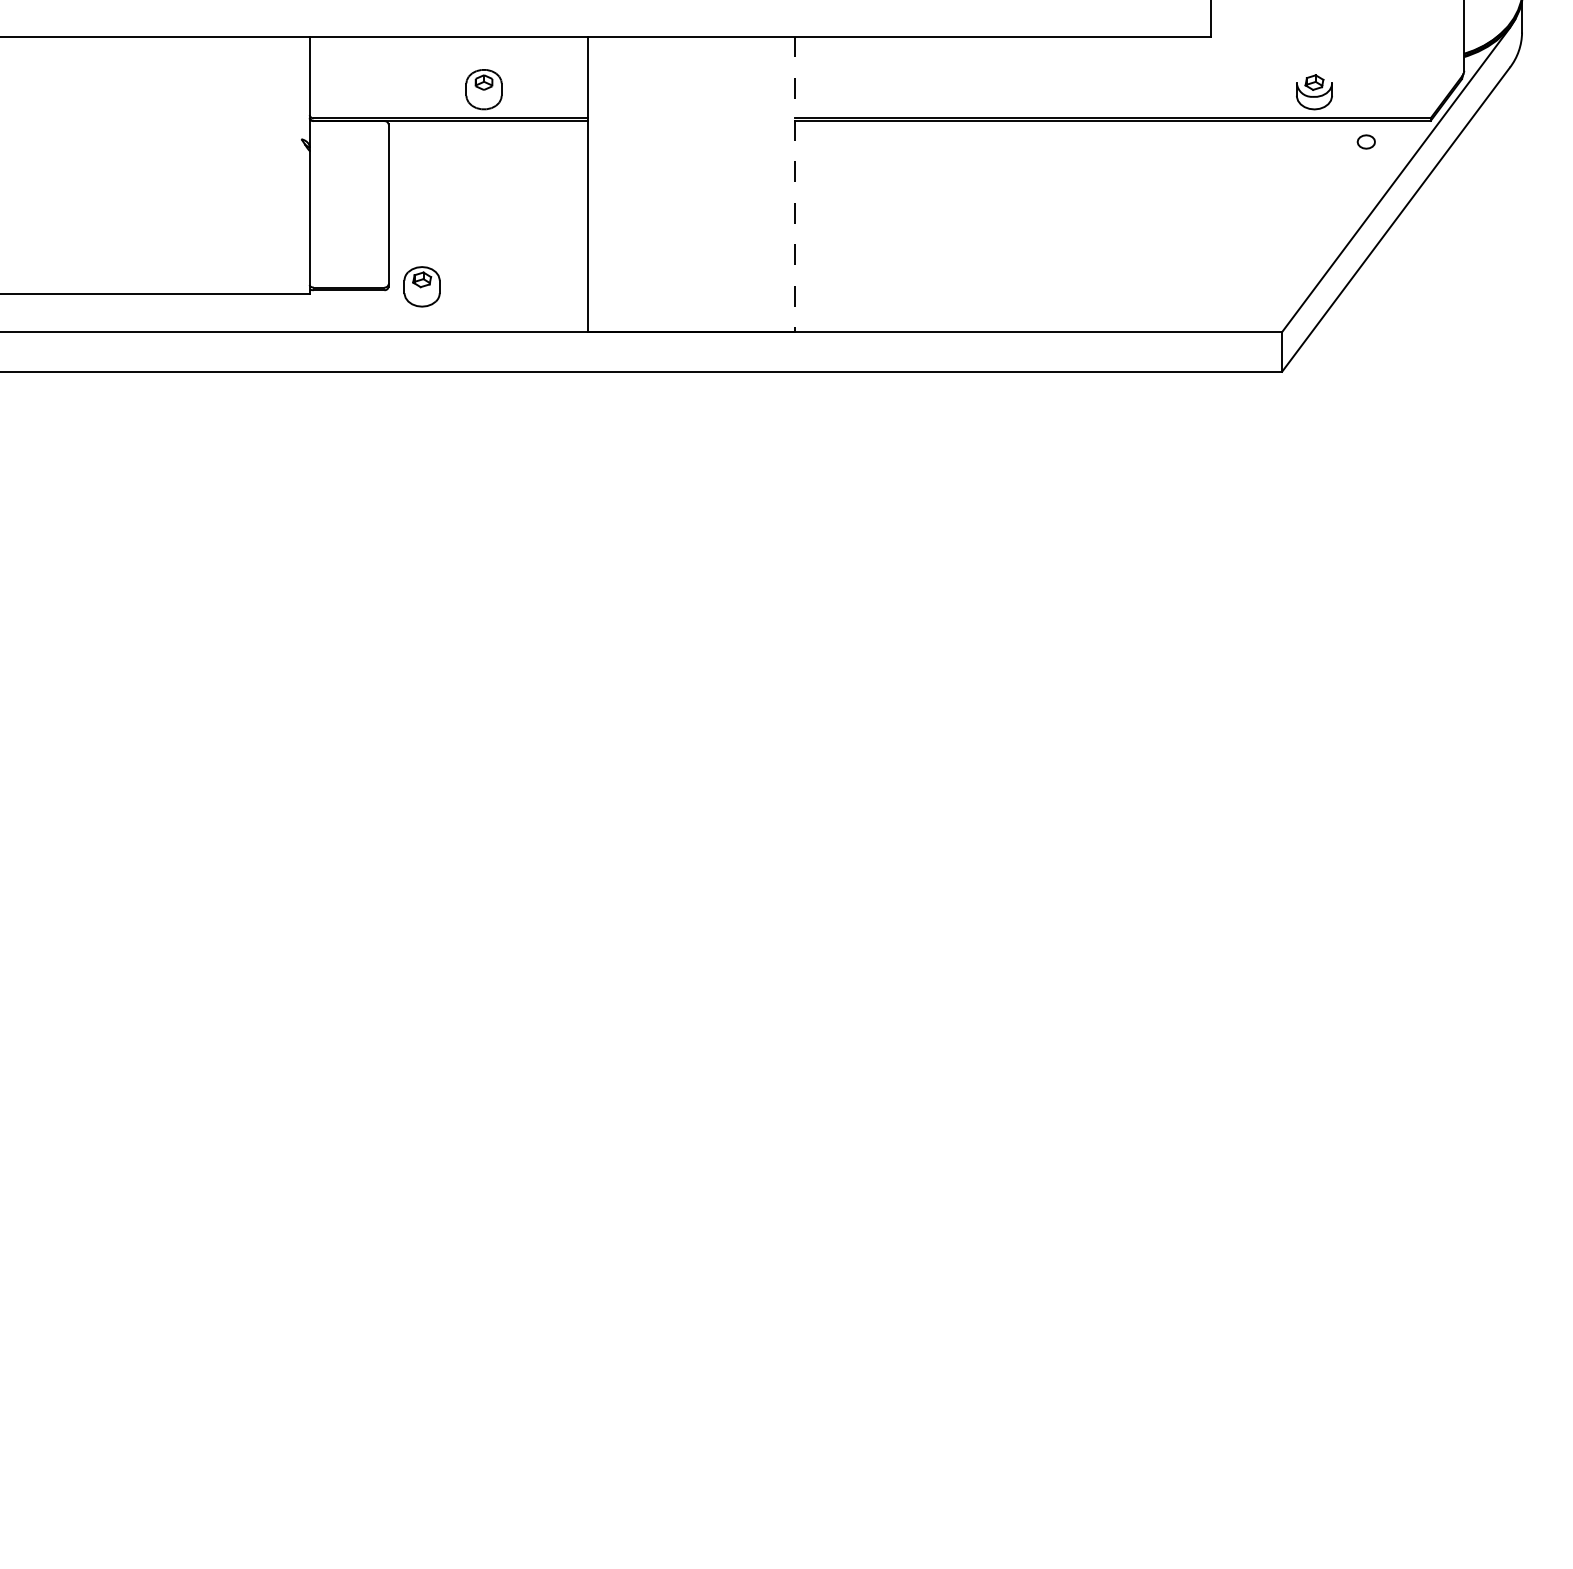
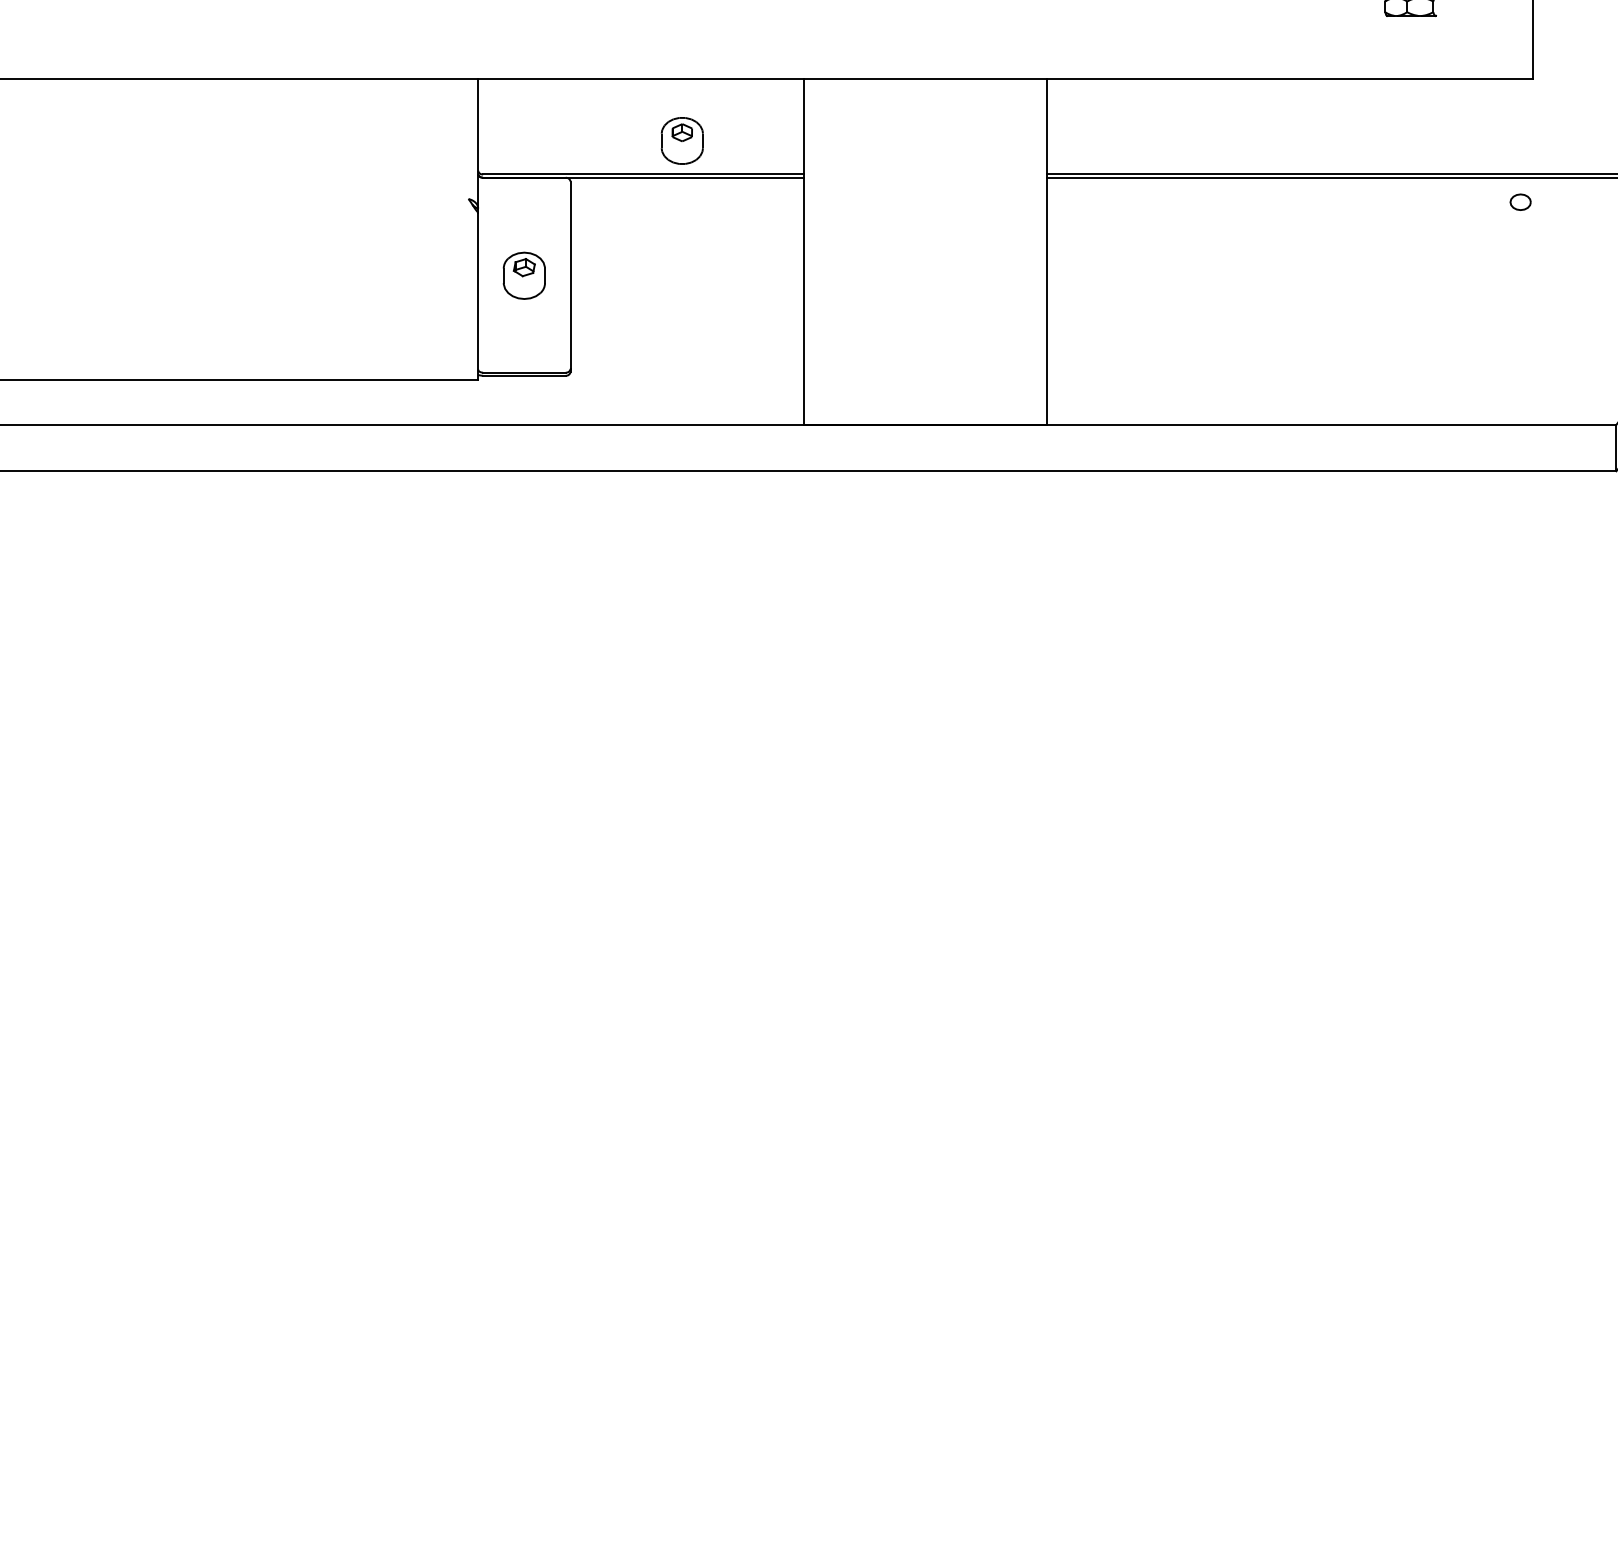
part: (1199, 141) -> (1519, 201), added
line: (795, 184) -> (1046, 252), dashed -> solid
part: (421, 286) -> (523, 275), moved

